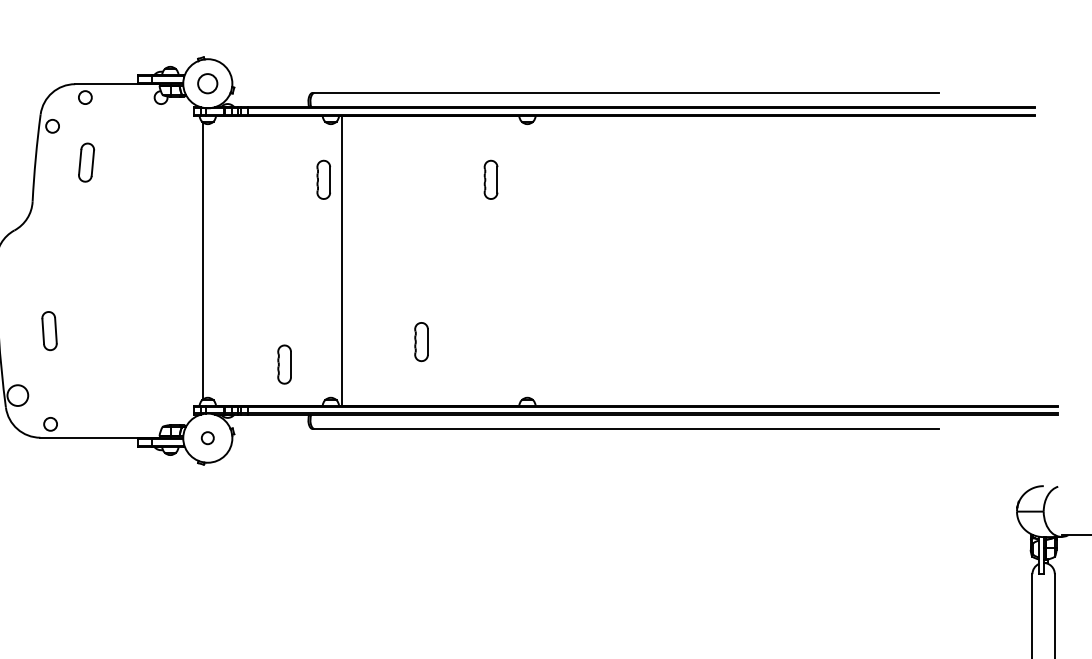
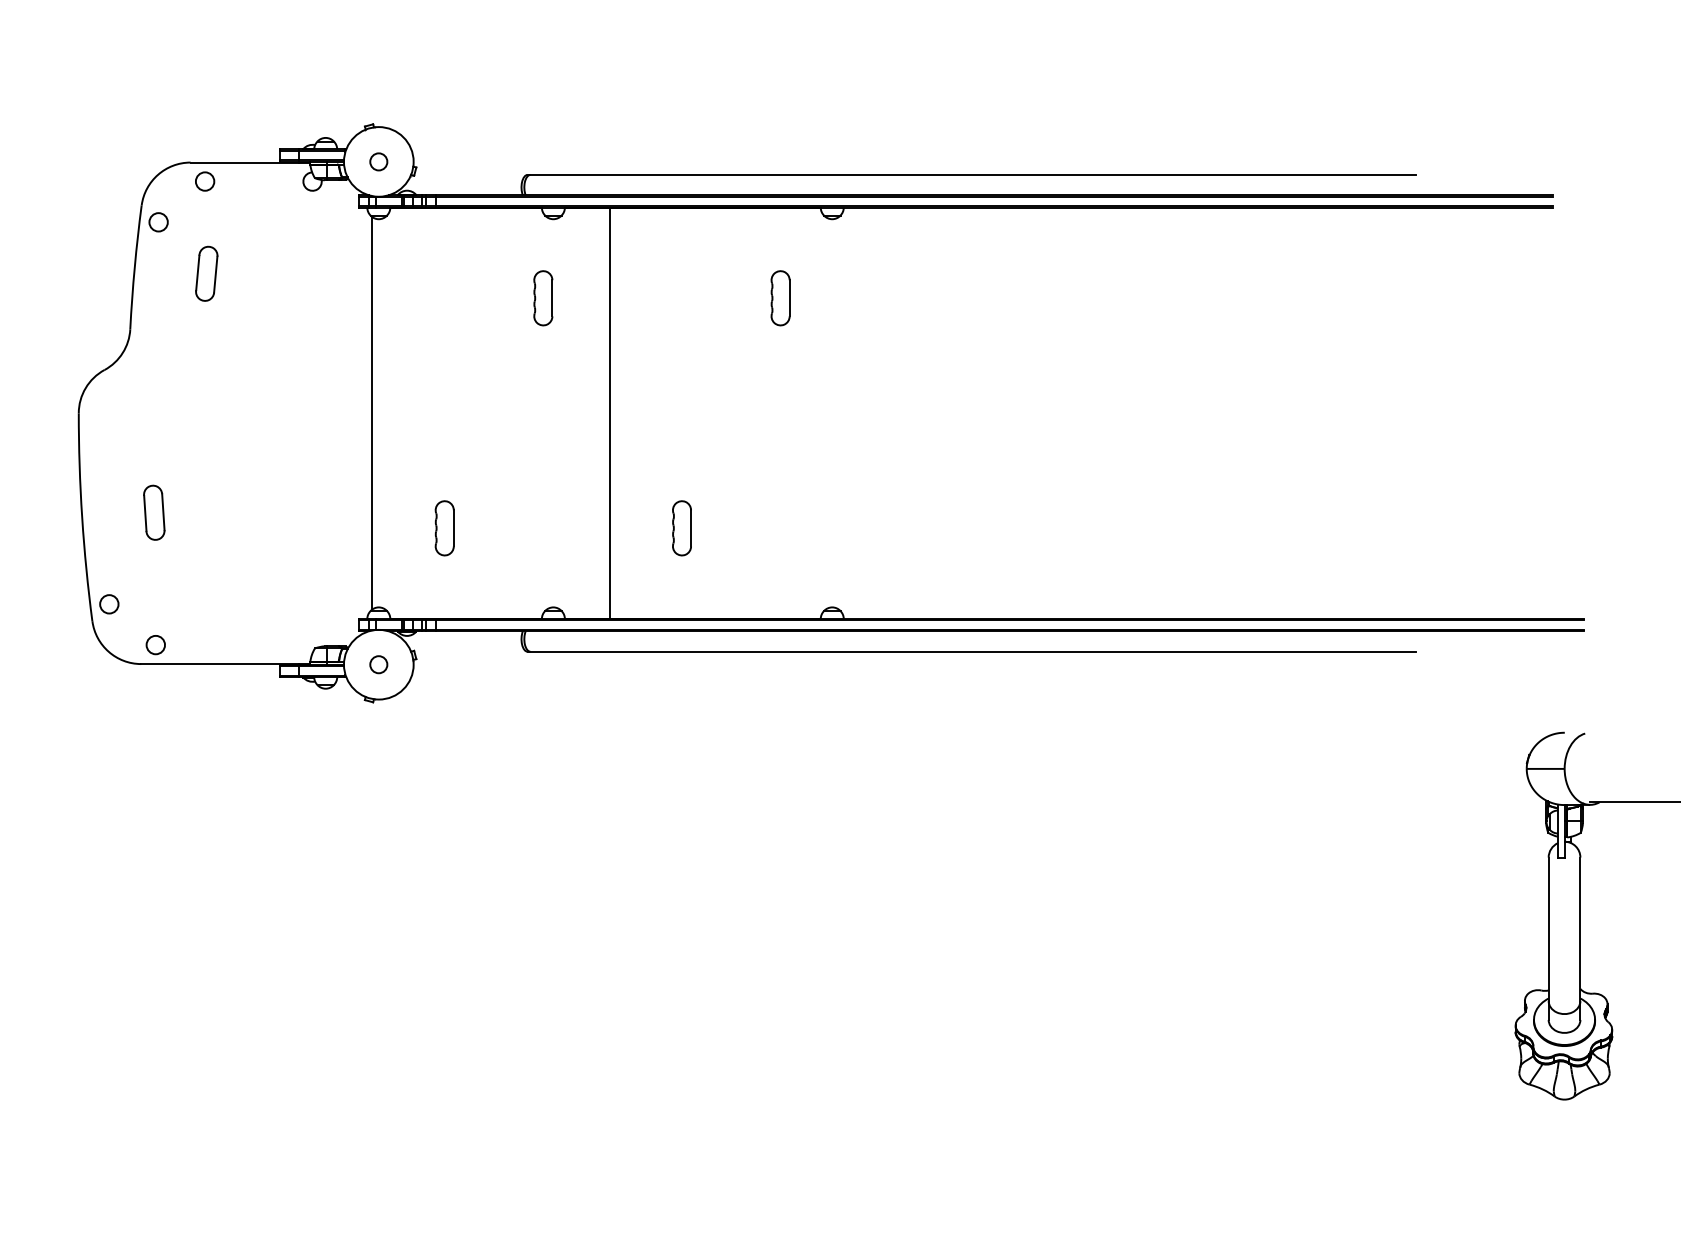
circle: (207, 83) -> (378, 161), size x0.62
line: (341, 260) -> (609, 412), moved
part: (284, 364) -> (444, 528), moved
circle: (17, 395) -> (109, 604), size x0.62

